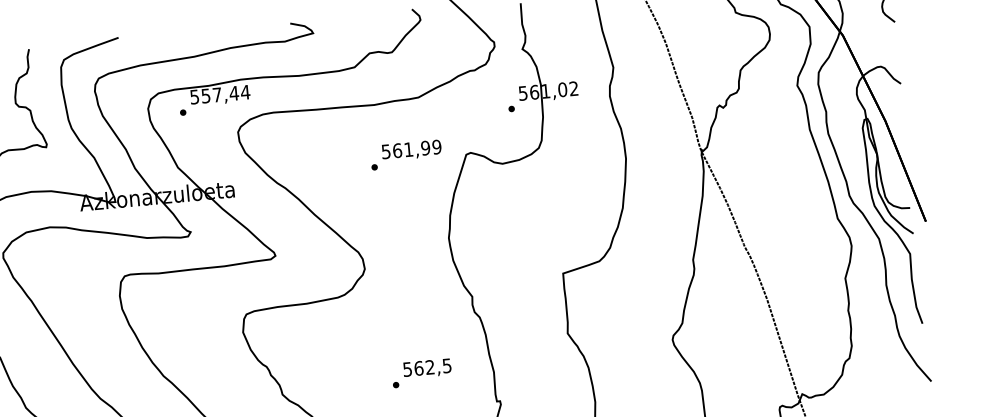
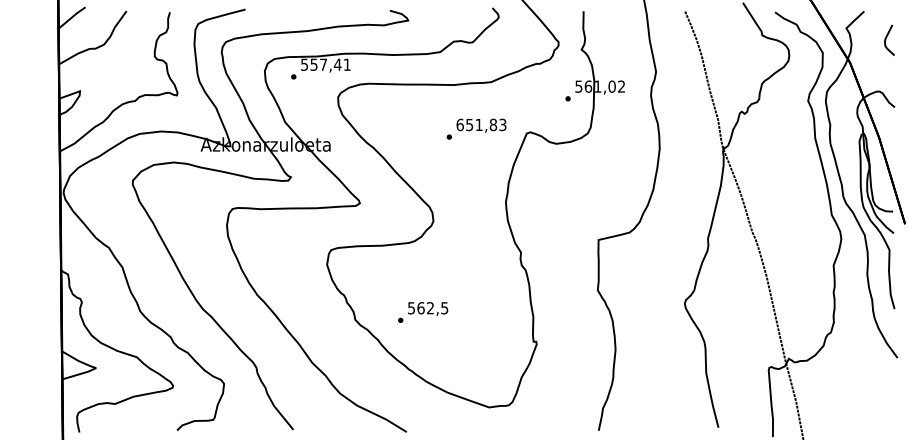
text: (245, 92) -> (347, 64), 557,44 -> 557,41
text: (411, 148) -> (481, 124), 561,99 -> 651,83
text: (422, 373) -> (423, 312), moved

